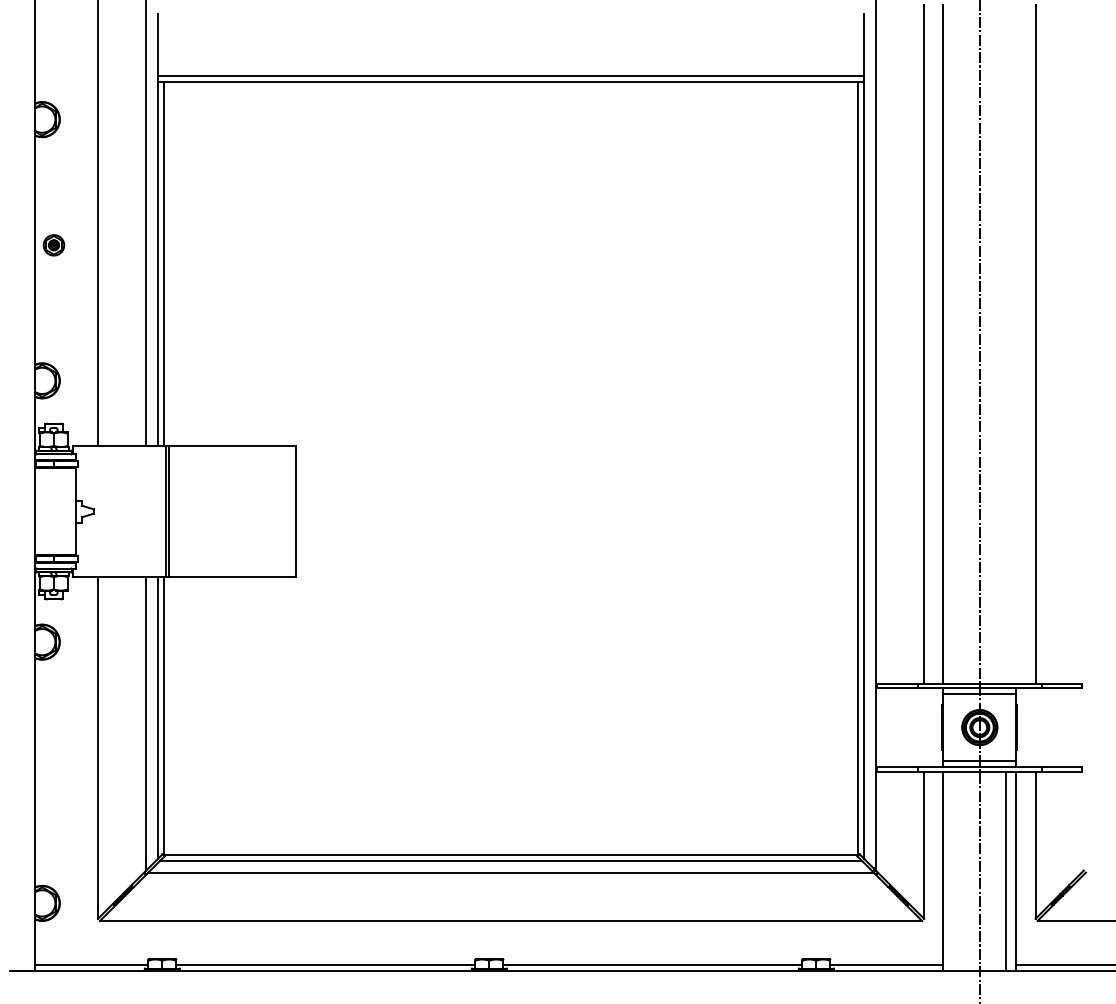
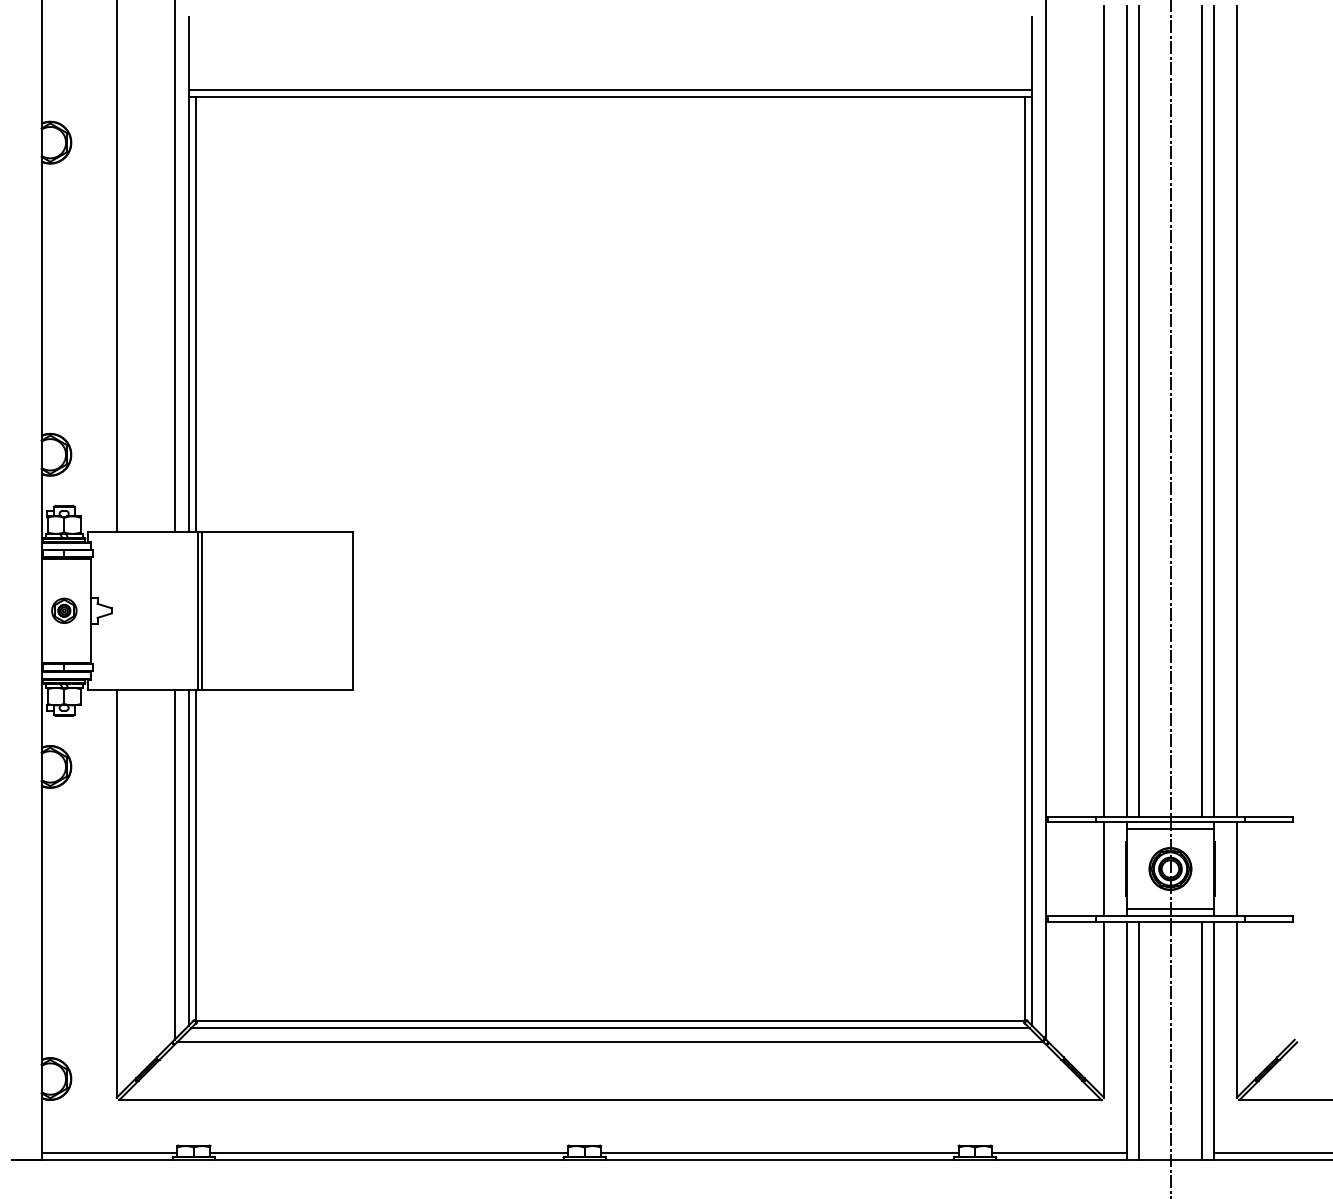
part: (54, 245) -> (64, 610), moved
line: (953, 344) -> (1138, 411), added
line: (1005, 344) -> (1201, 411), added
line: (1016, 344) -> (1214, 411), added
line: (923, 727) -> (1103, 868), added
line: (1035, 727) -> (1237, 868), added
line: (953, 871) -> (1138, 1040), added

